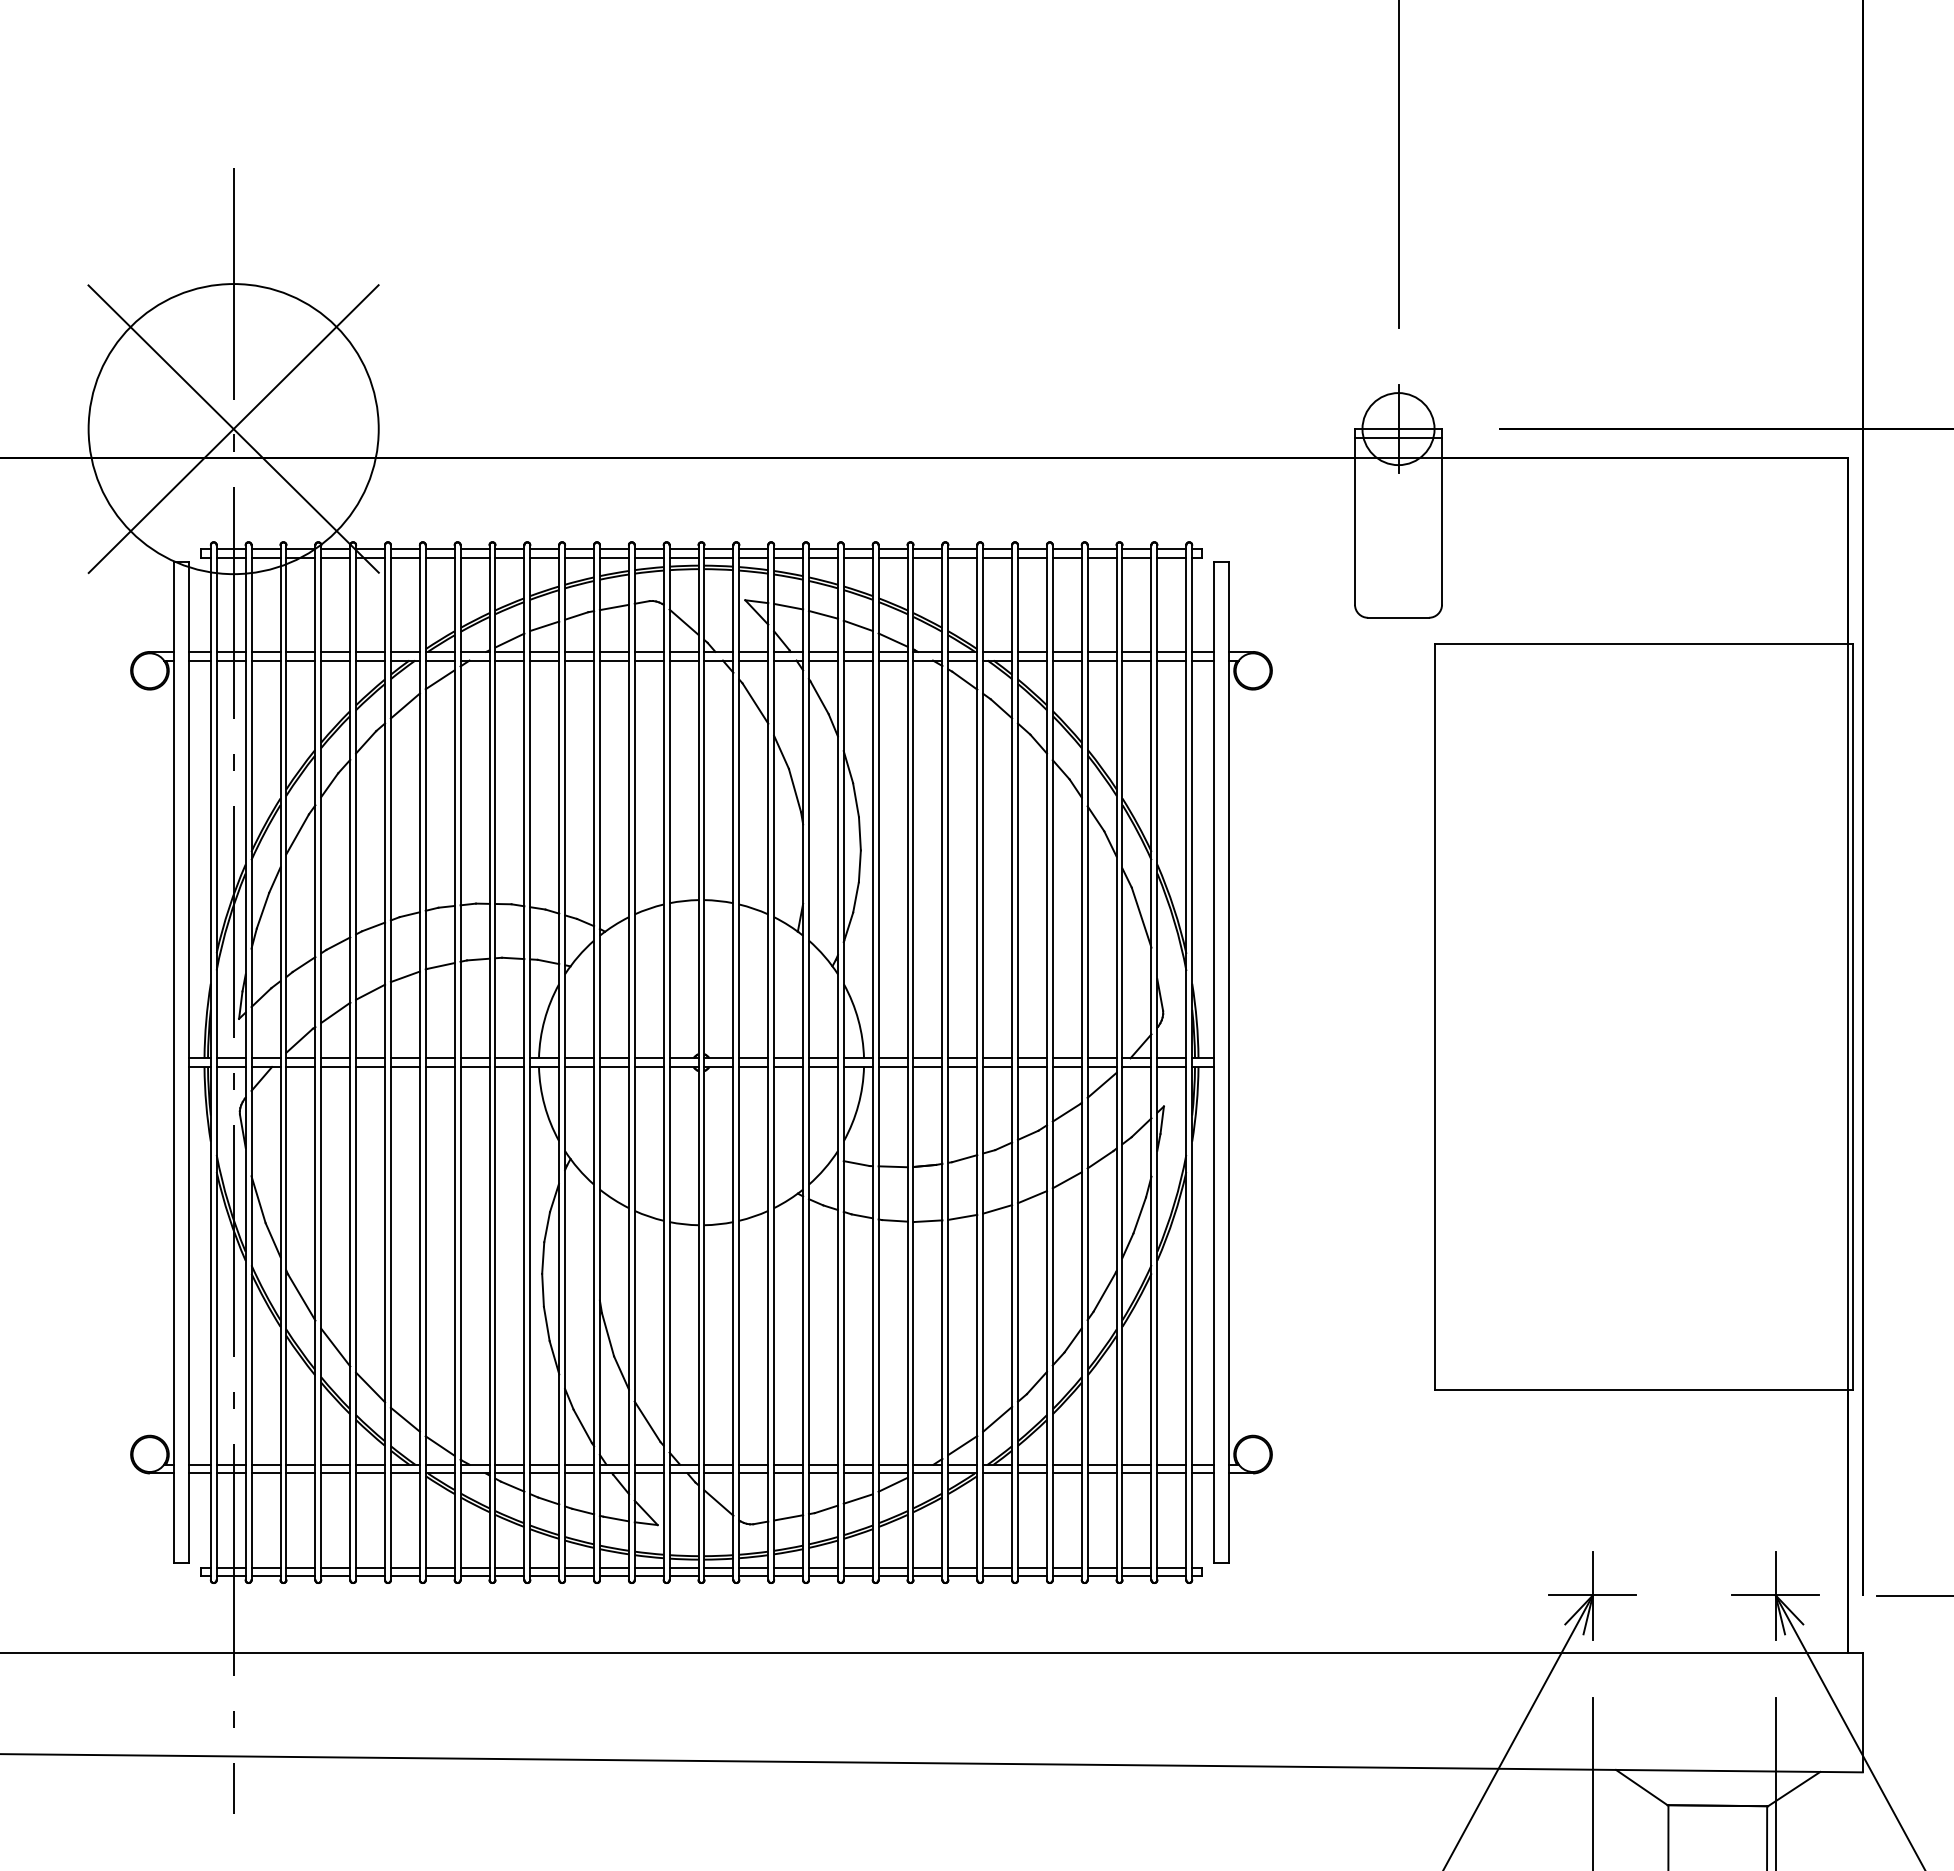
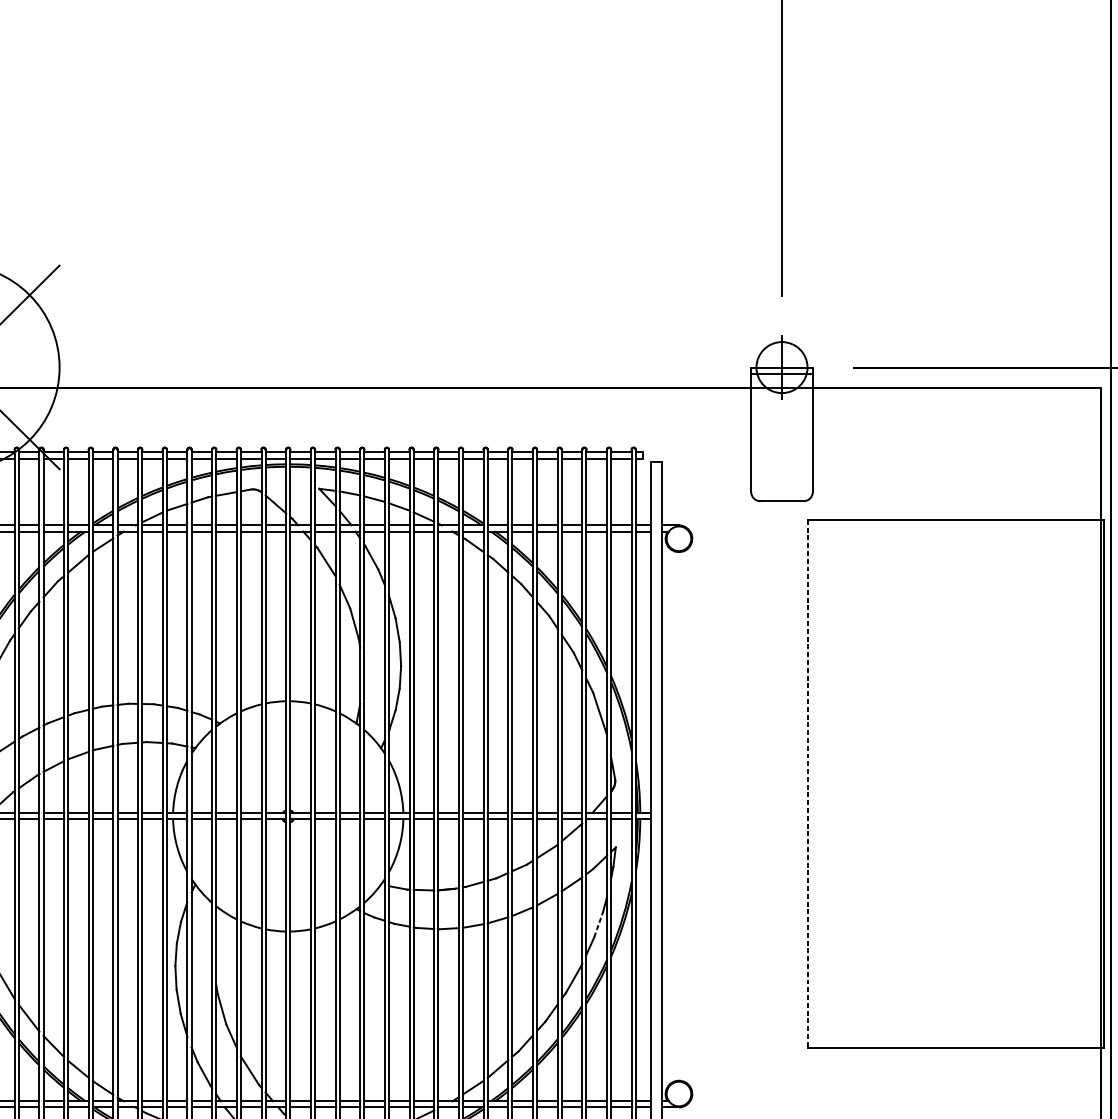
line: (1434, 1017) -> (807, 784), solid -> dashed
line: (1139, 1214) -> (598, 923), solid -> dashed

